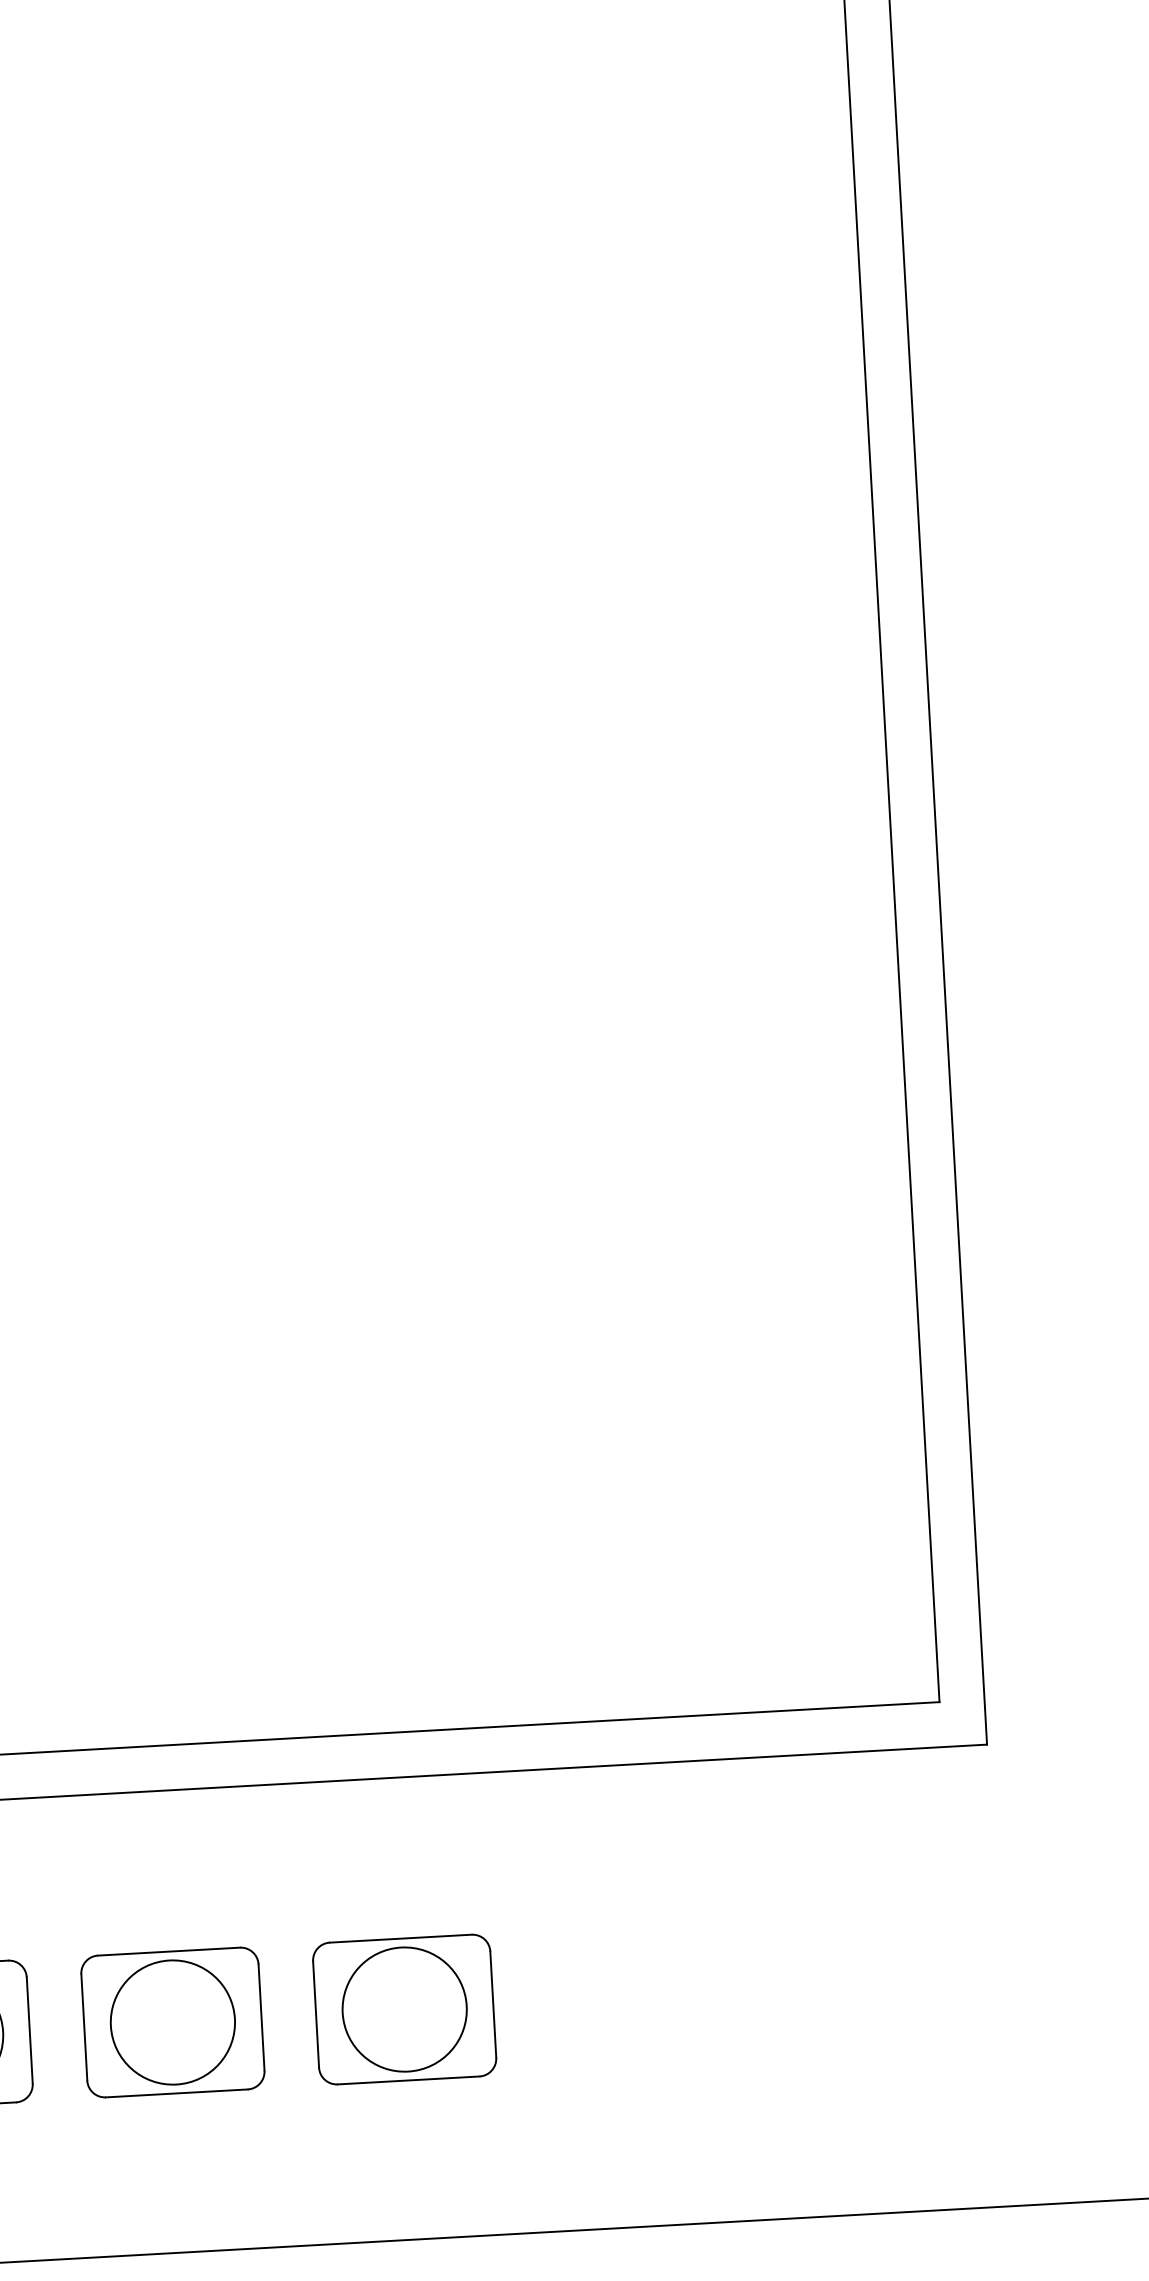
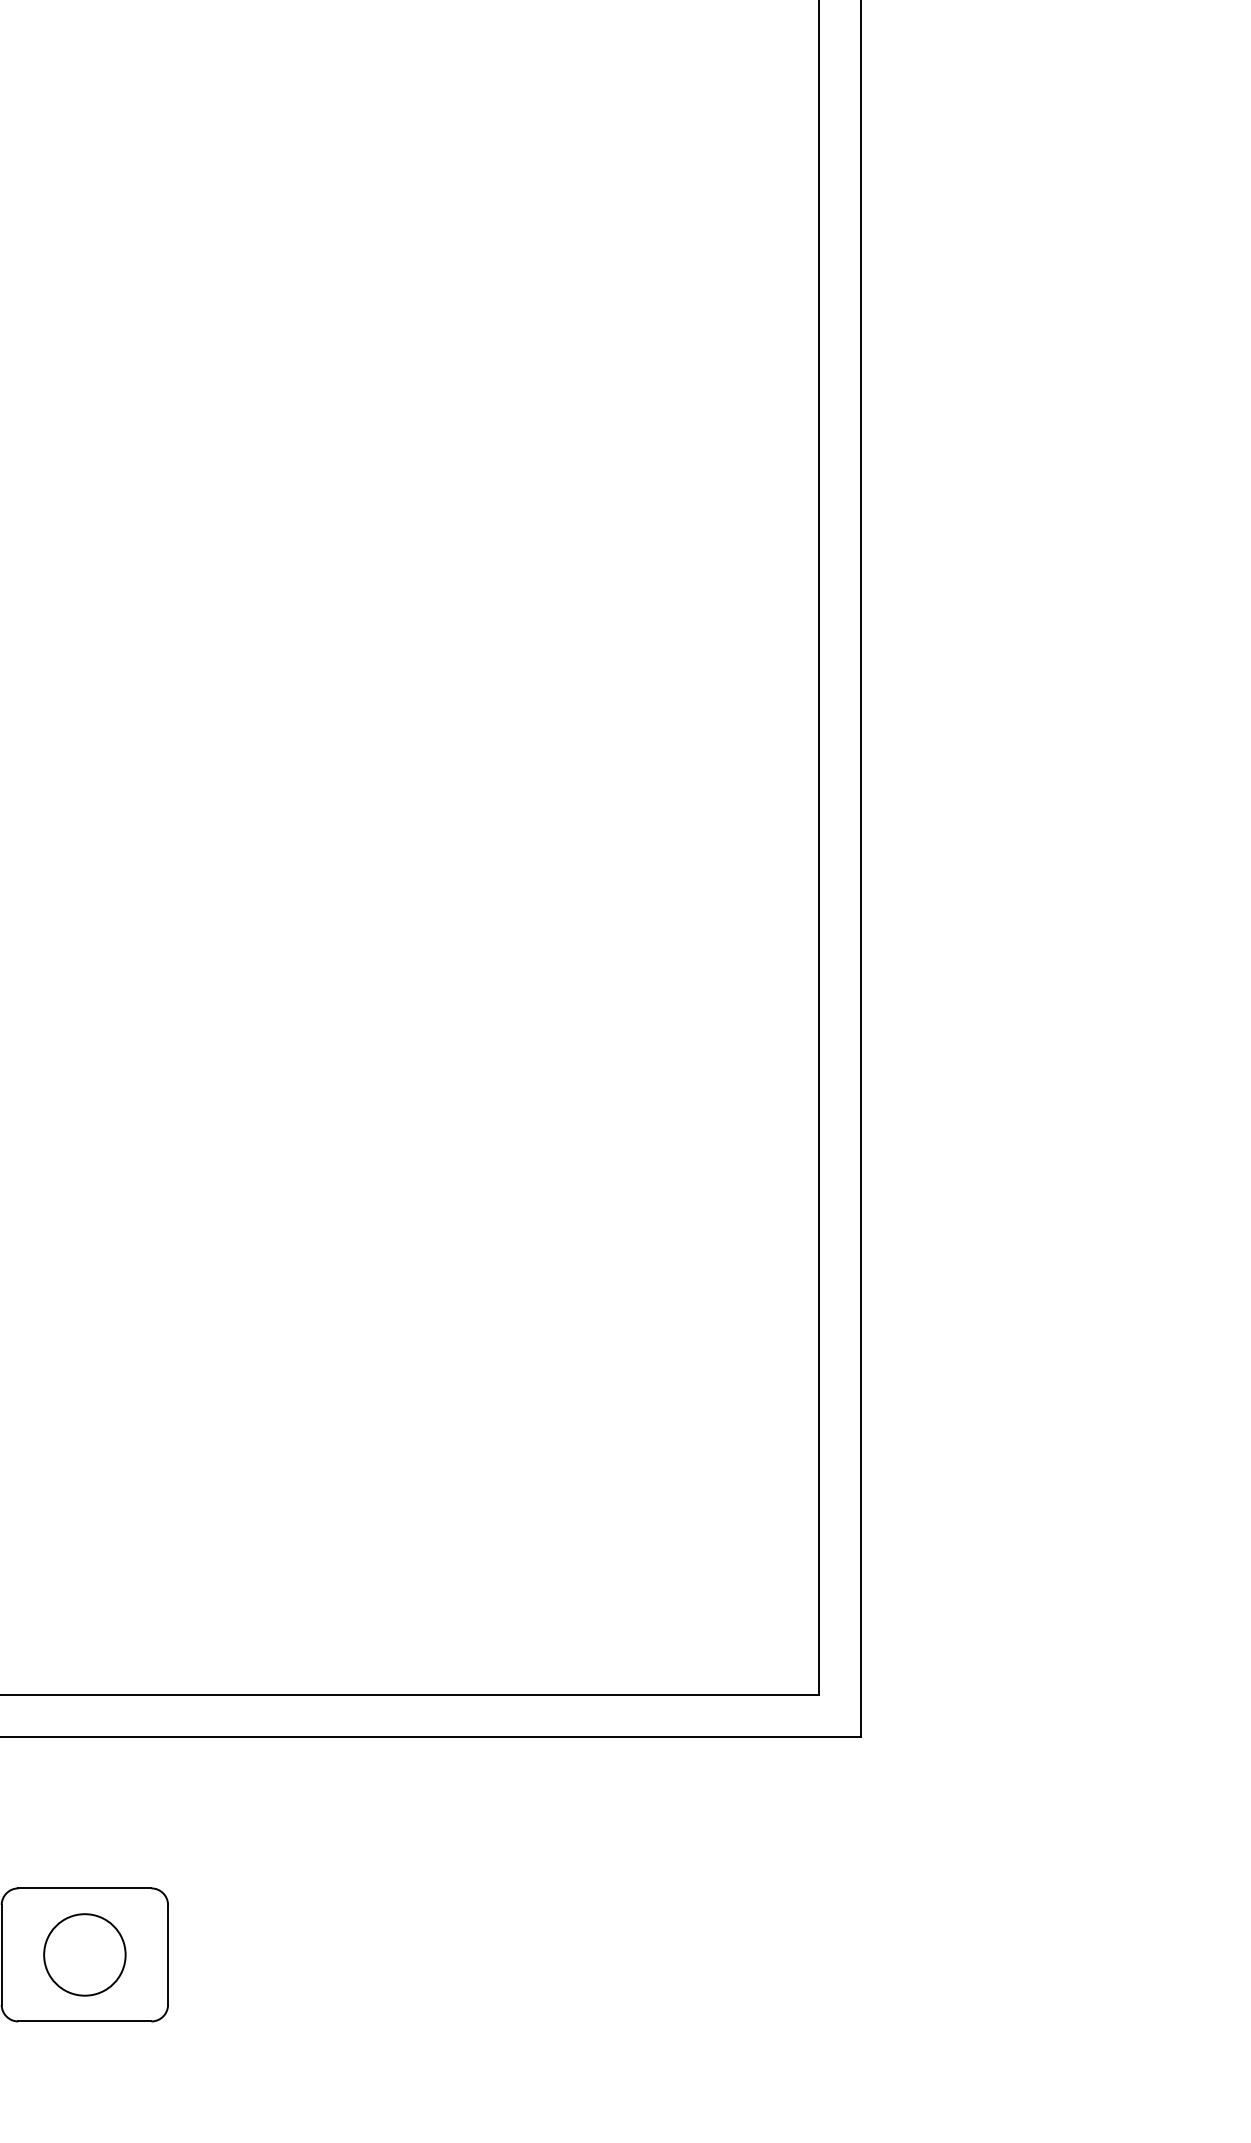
part: (404, 2009) -> (302, 1954), removed
circle: (172, 2022) -> (84, 1954), size x0.7

